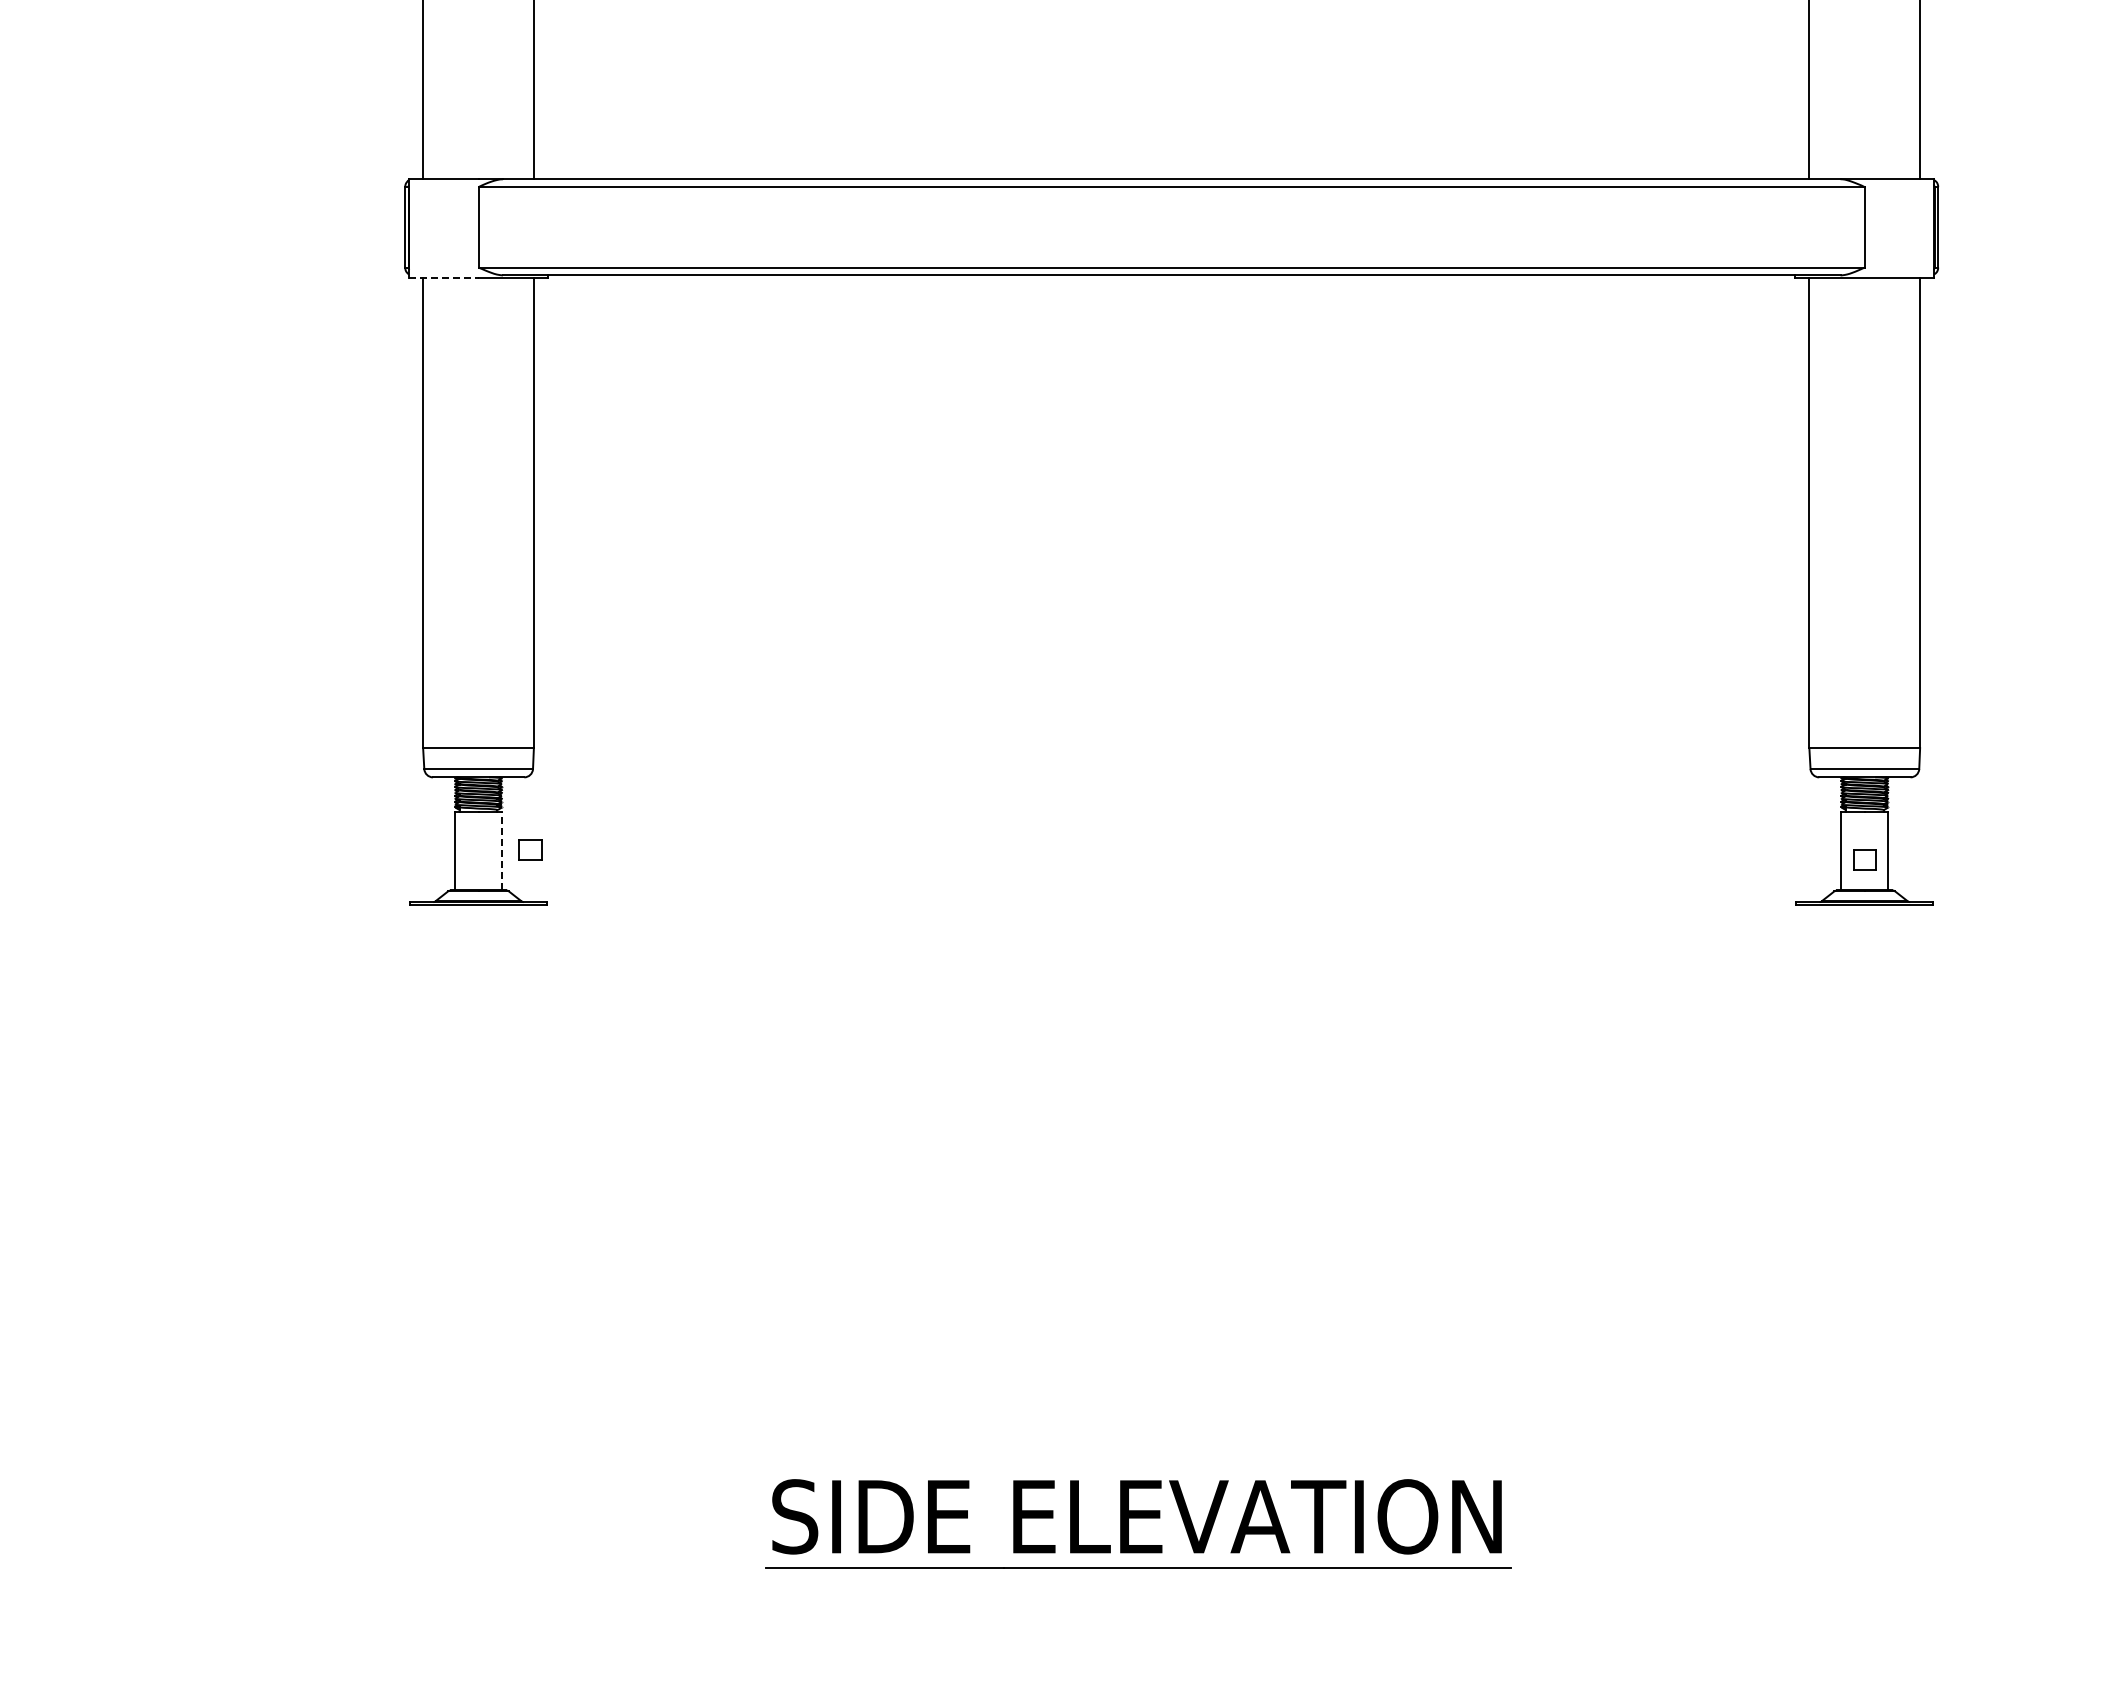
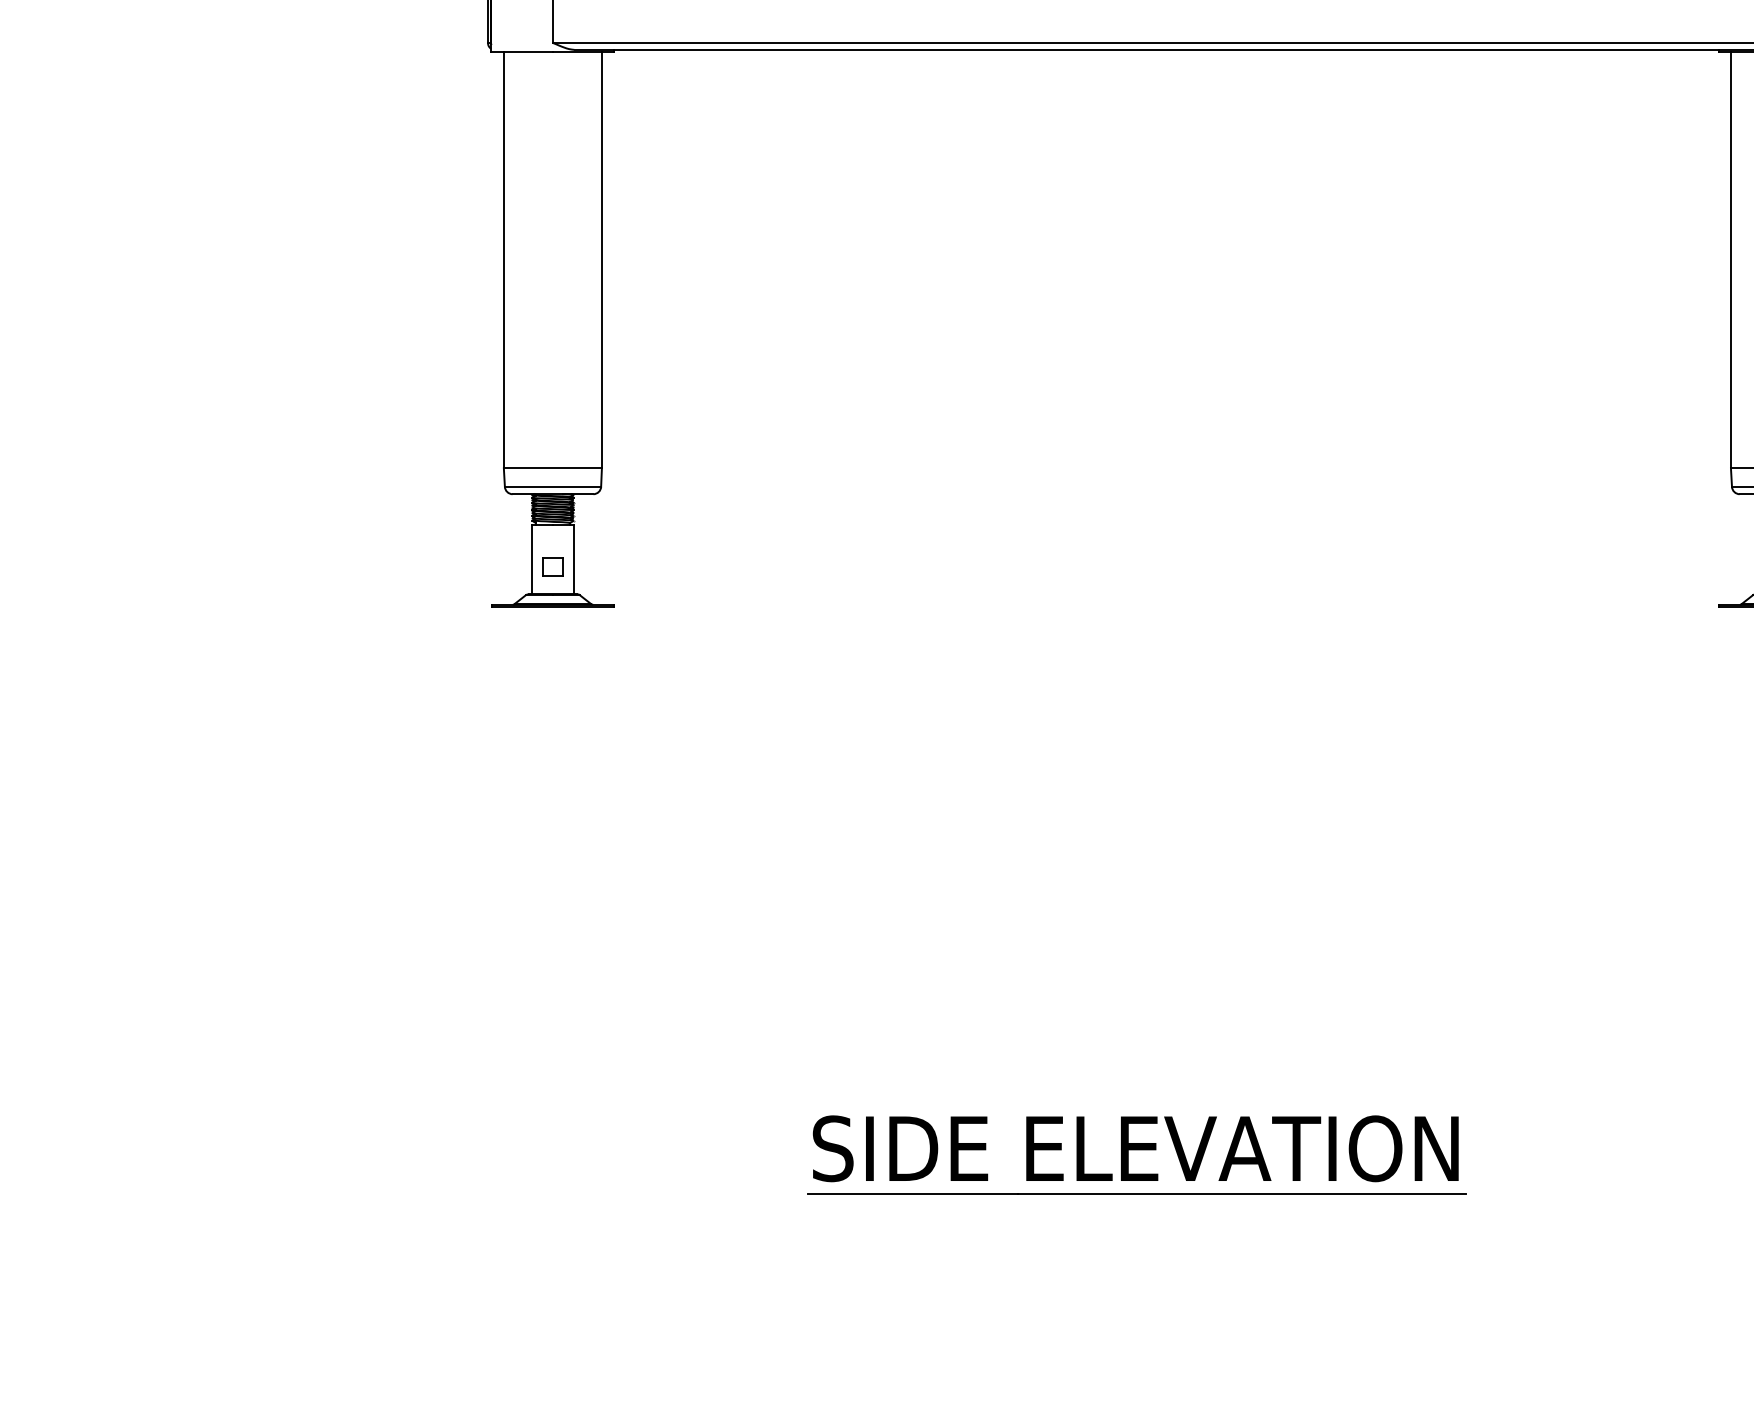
line: (443, 278) -> (521, 52), dashed -> solid
part: (530, 849) -> (552, 566), moved
line: (501, 850) -> (573, 558), dashed -> solid

